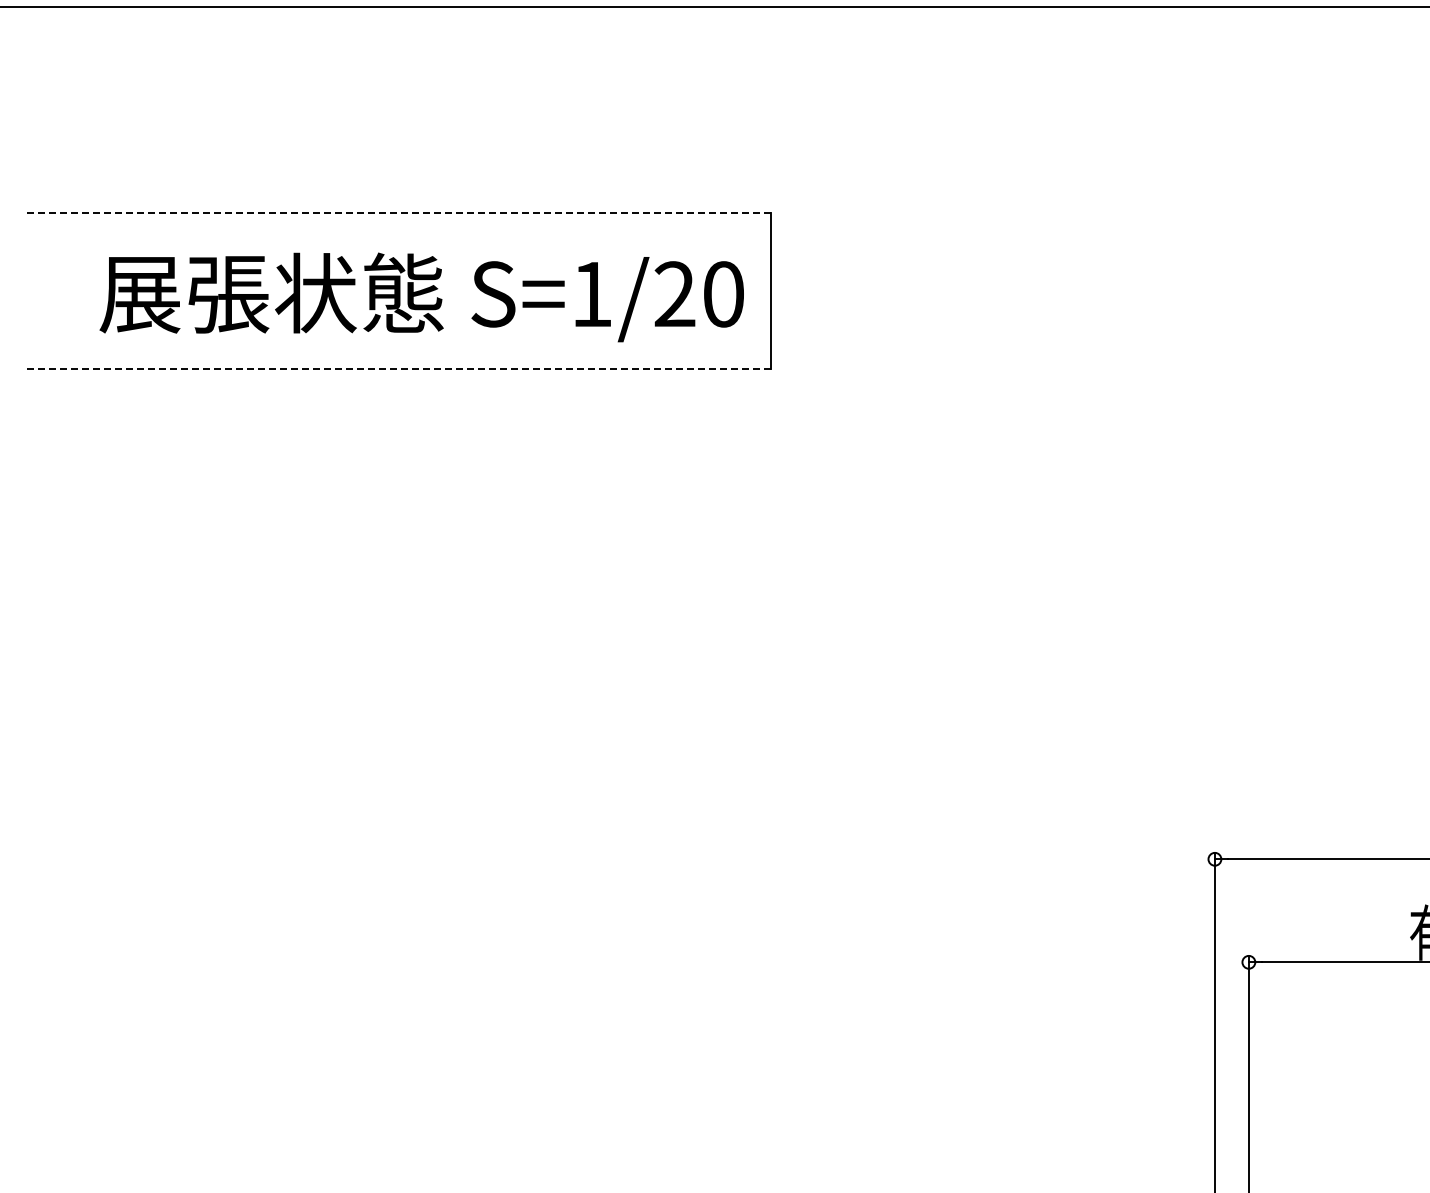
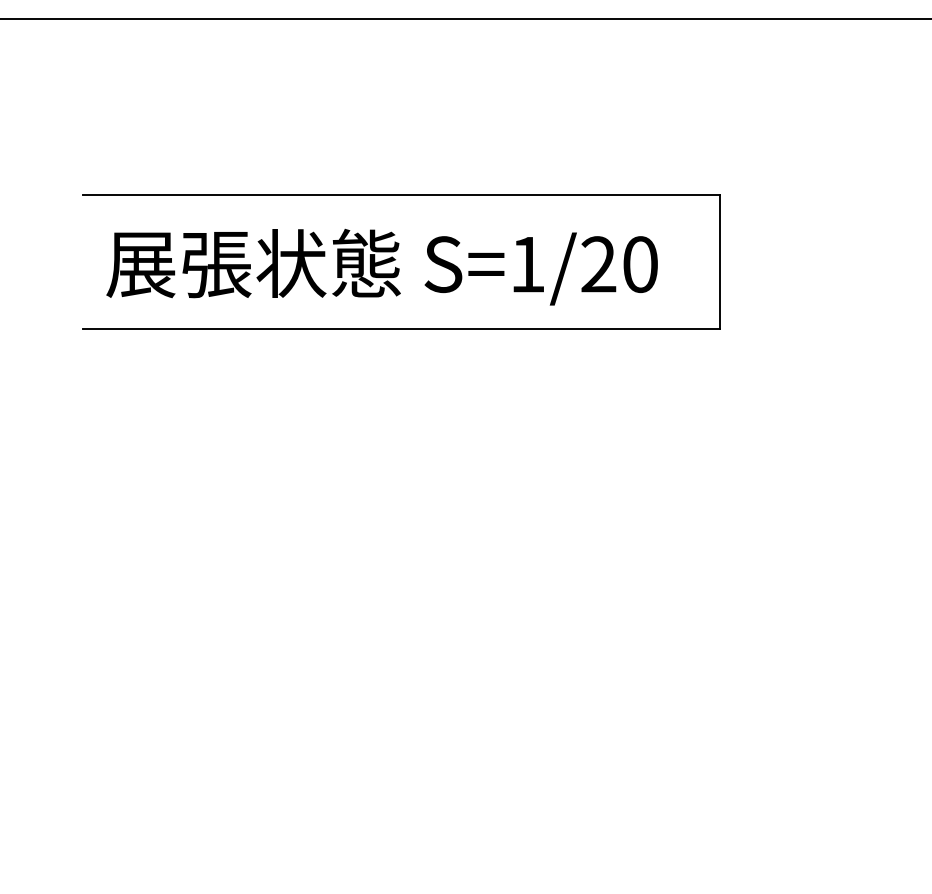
line: (398, 213) -> (400, 195), dashed -> solid
text: (421, 297) -> (381, 267), moved
line: (399, 369) -> (401, 328), dashed -> solid

